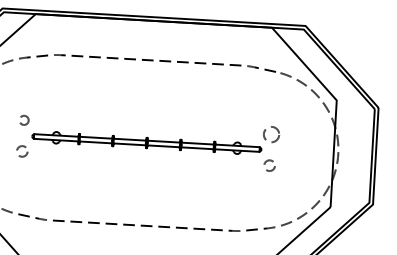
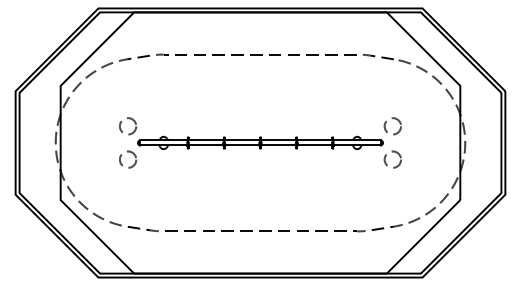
circle: (24, 120) -> (128, 126), size x1.67
circle: (22, 151) -> (128, 159), size x1.43
circle: (269, 165) -> (392, 159), size x1.43

